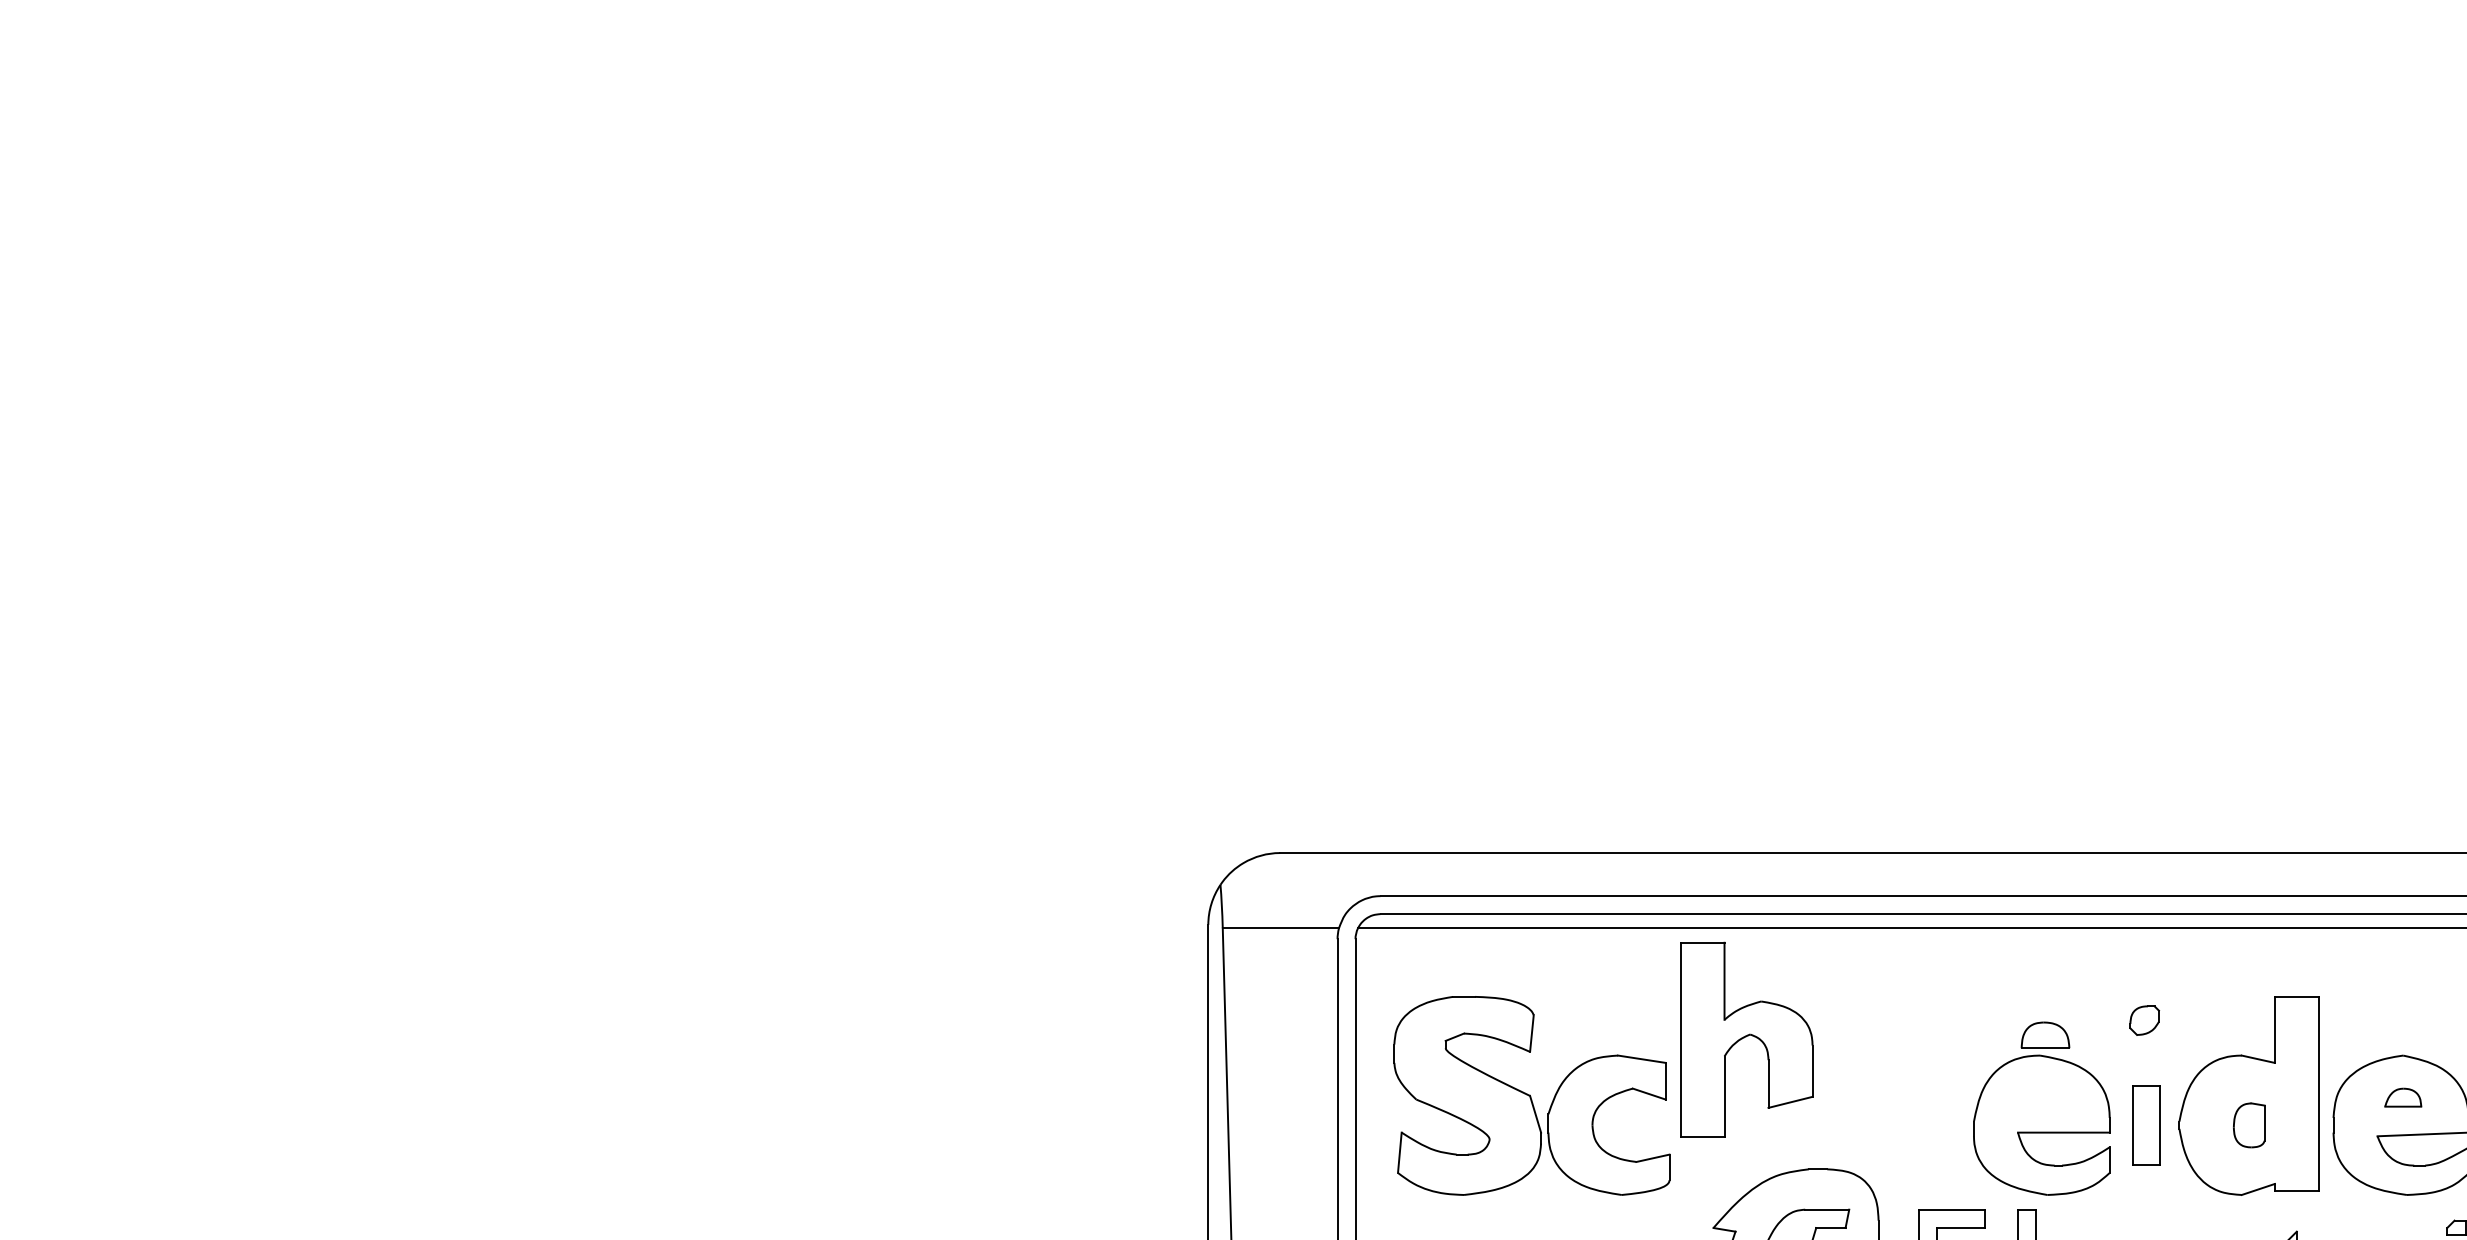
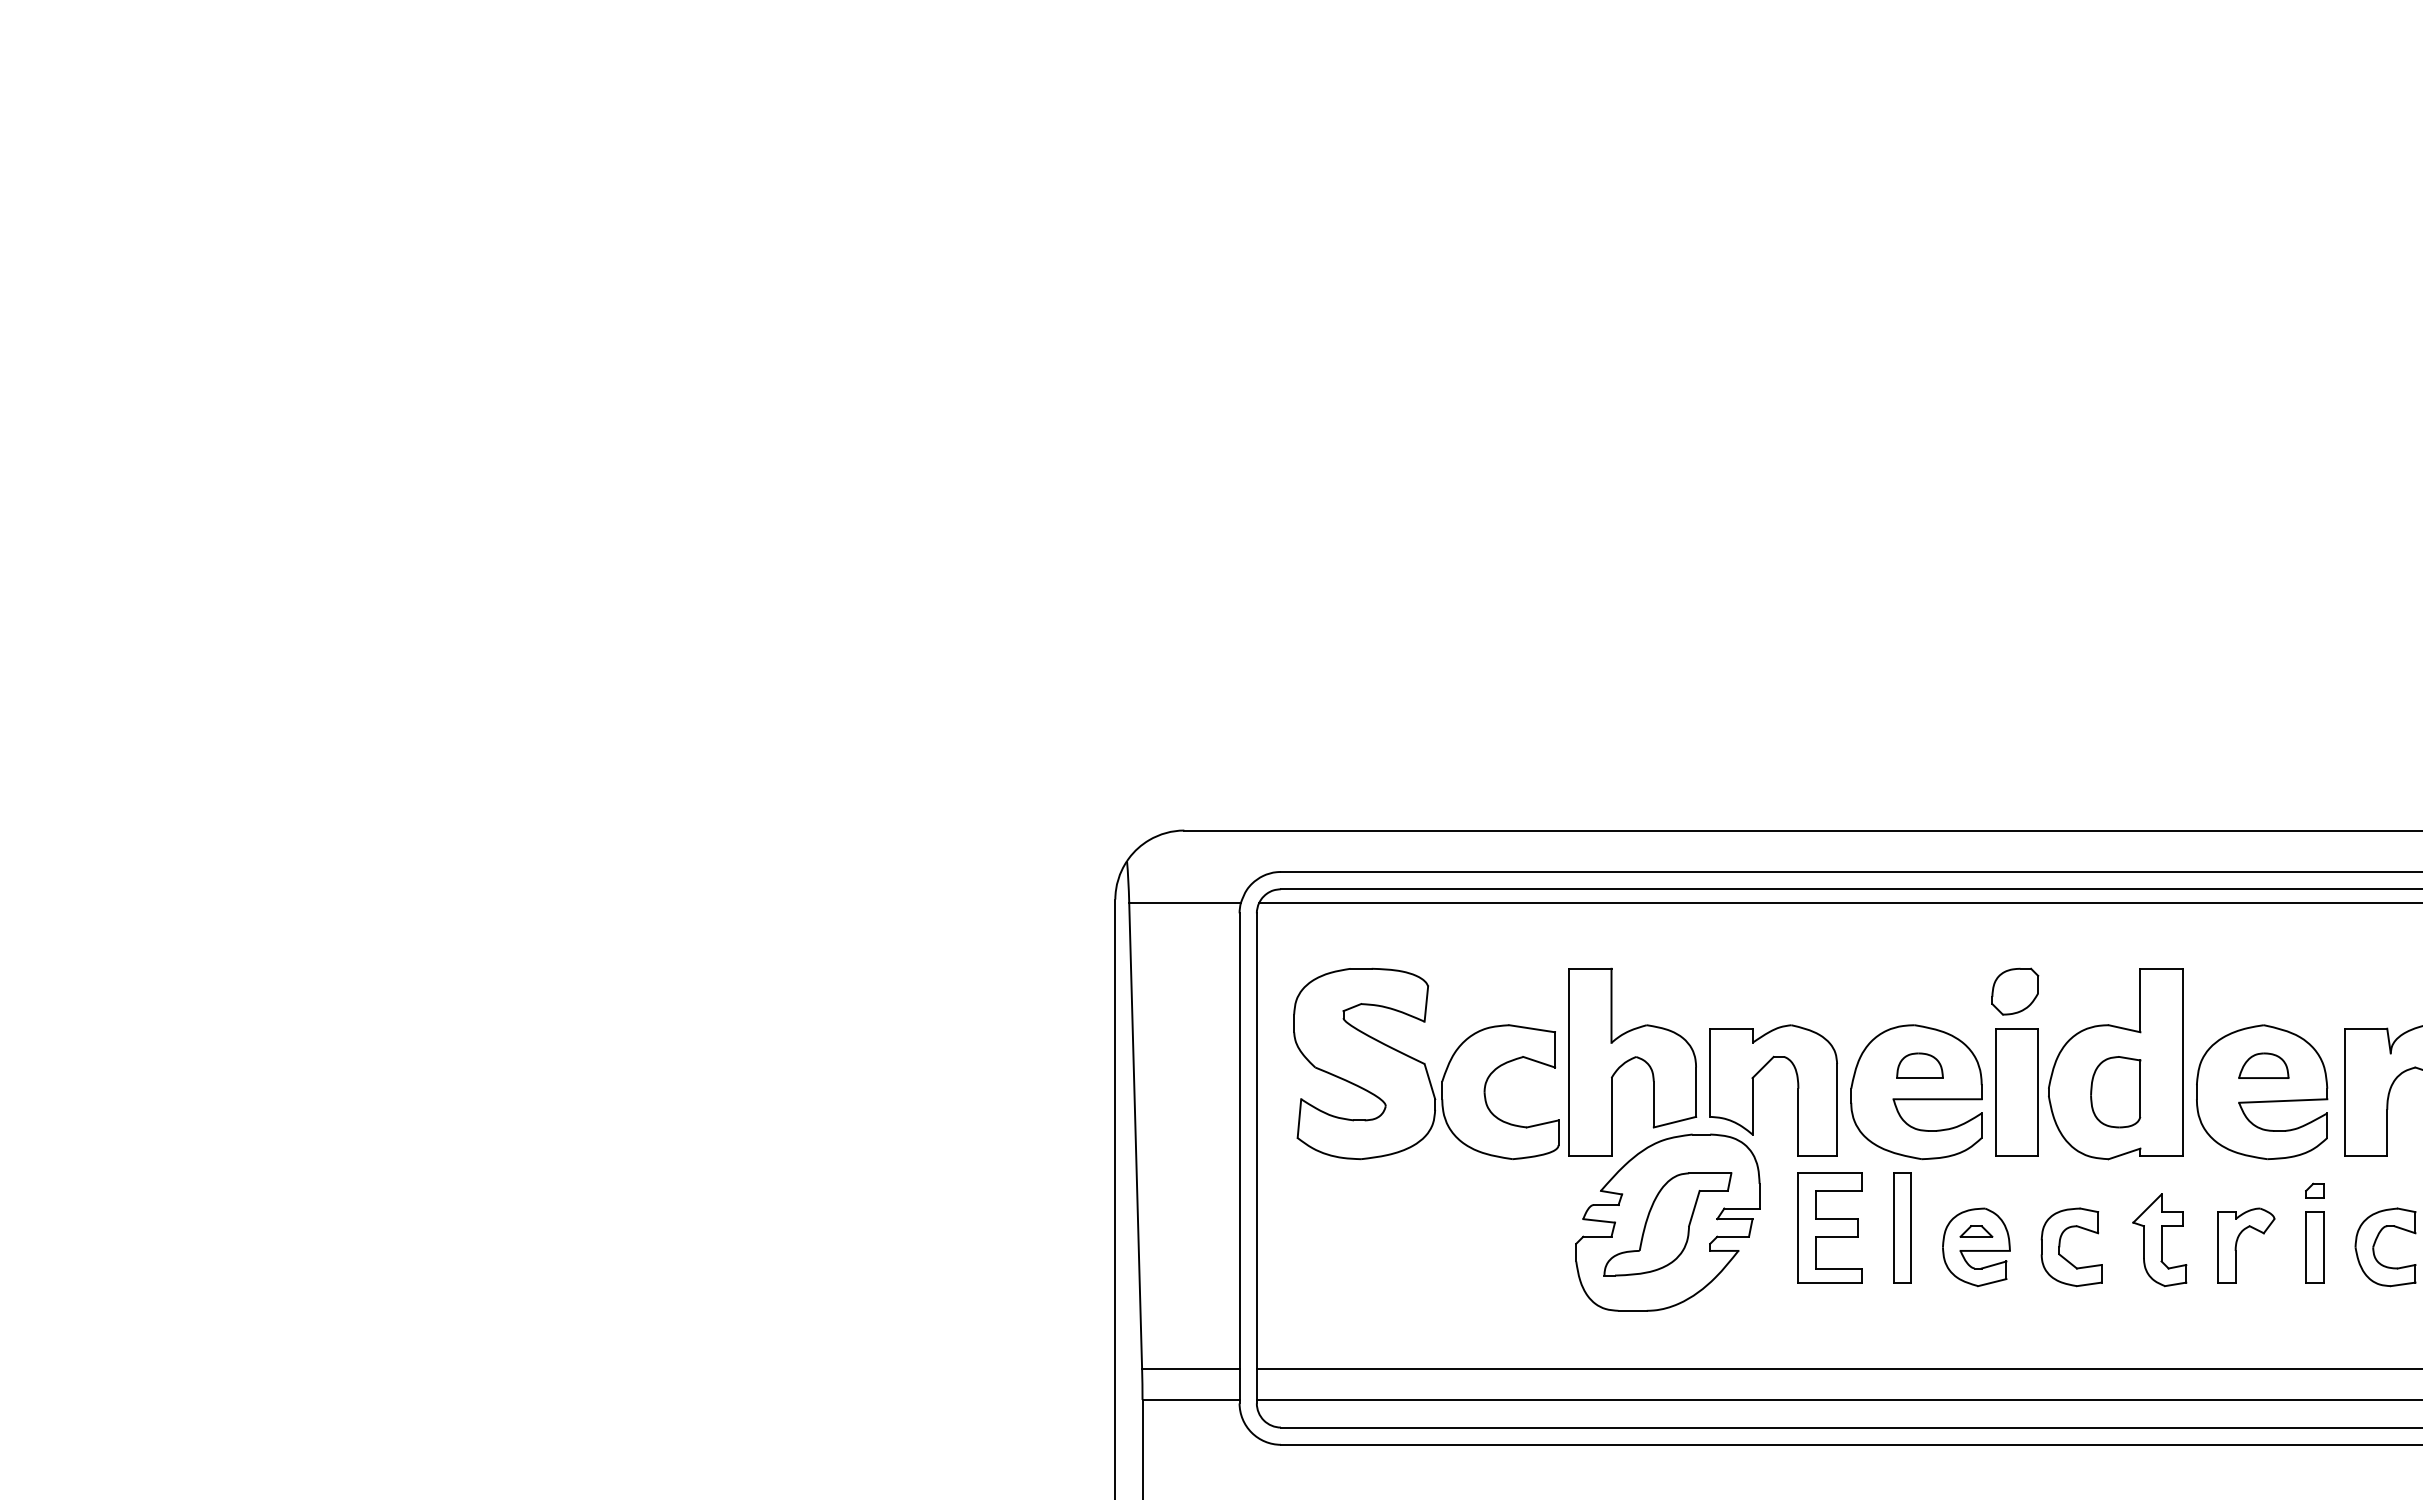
part: (2144, 1020) -> (2015, 991), size x1.67
part: (2044, 1035) -> (1919, 1065), moved
part: (1746, 1039) -> (1632, 1061), moved
part: (2402, 1097) -> (2263, 1065), size x1.43
part: (1872, 1123) -> (1753, 1090), added
part: (2145, 1125) -> (2016, 1092), size x1.67
part: (2248, 1125) -> (2115, 1092), size x1.67

